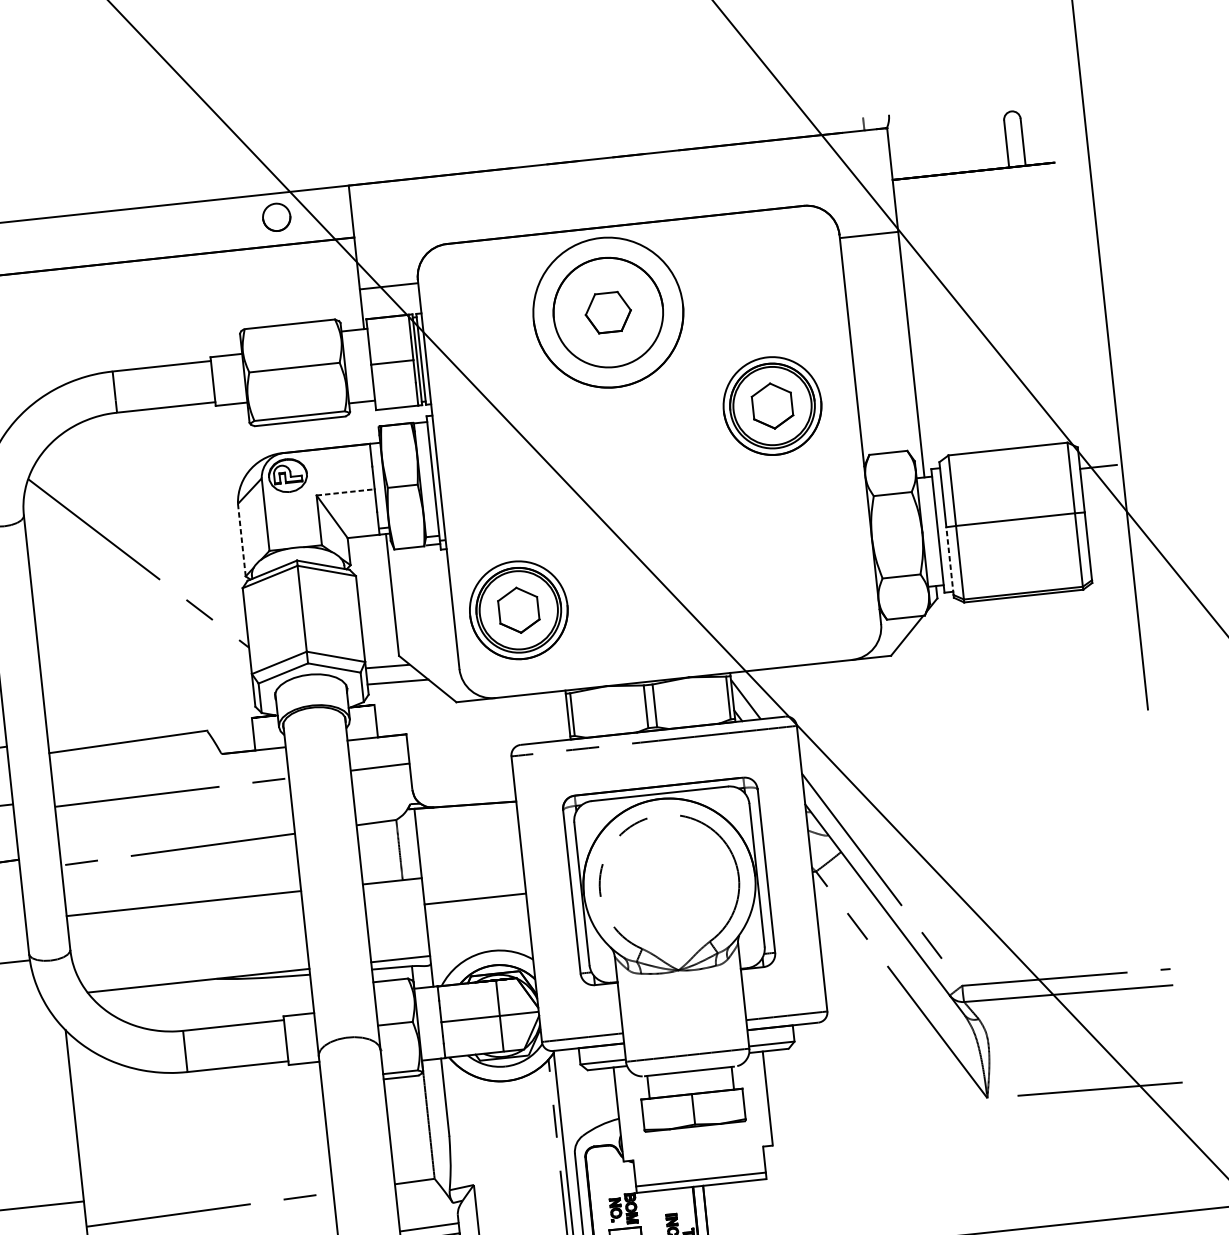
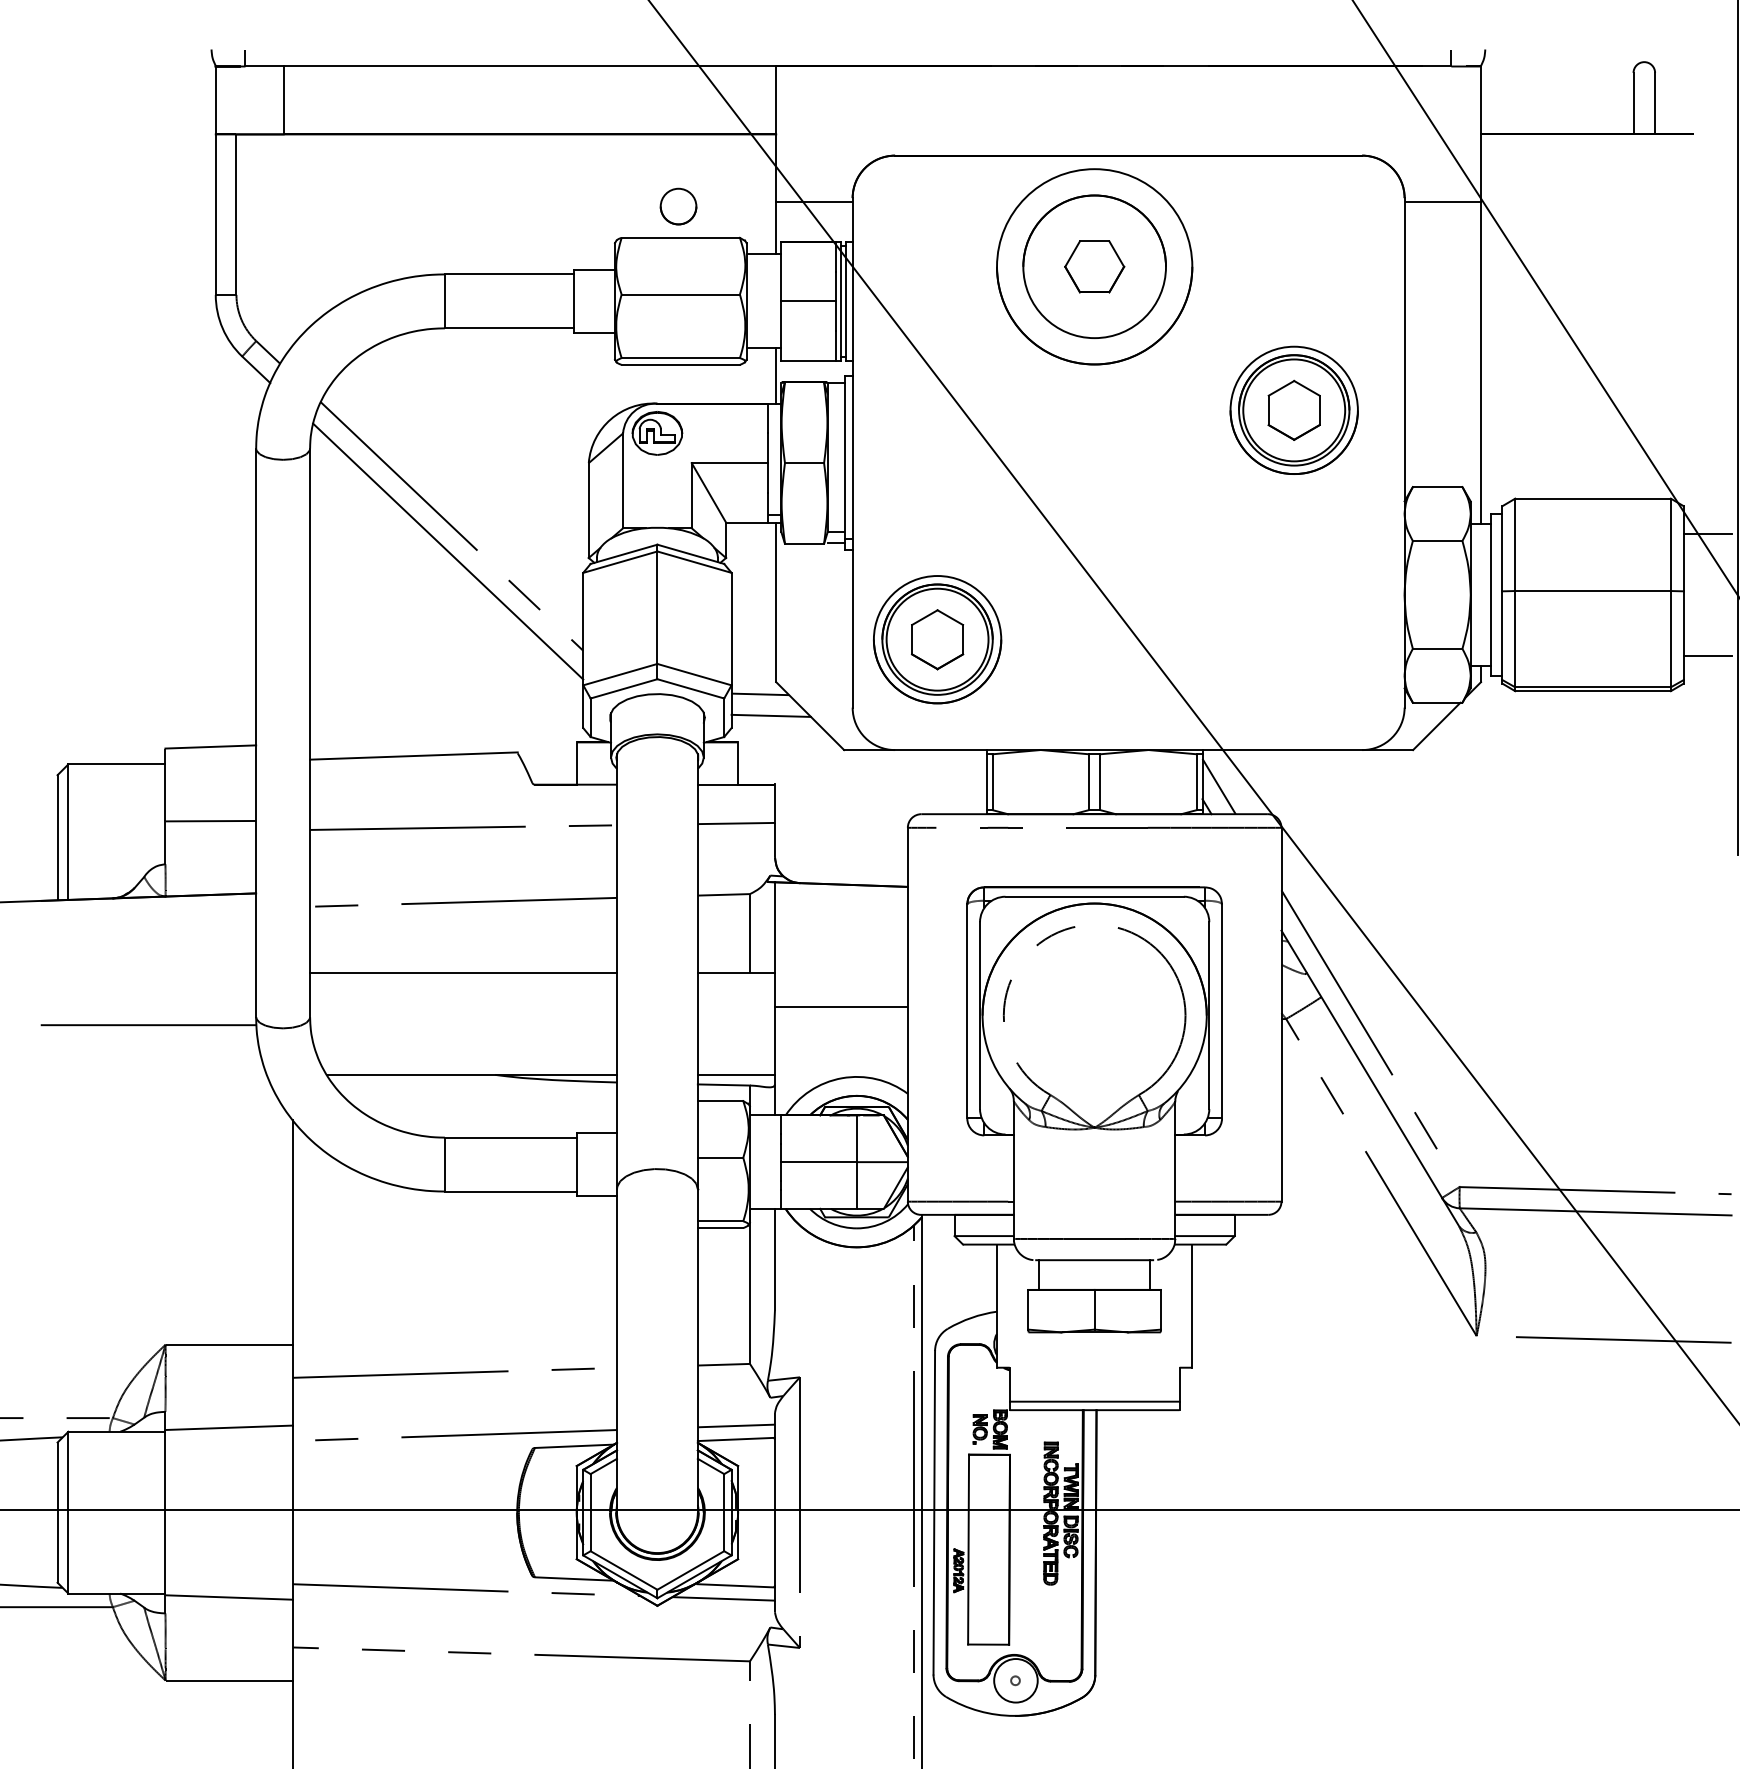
part: (276, 217) -> (678, 206), moved
line: (374, 421) -> (776, 375), added
line: (346, 492) -> (730, 463), dashed -> solid
line: (241, 540) -> (588, 511), dashed -> solid
line: (1108, 559) -> (1707, 655), added
line: (949, 560) -> (1502, 635), dashed -> solid
line: (138, 582) -> (448, 551), added

